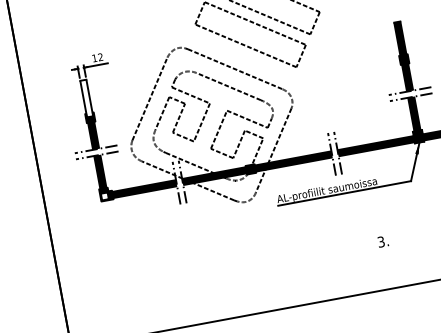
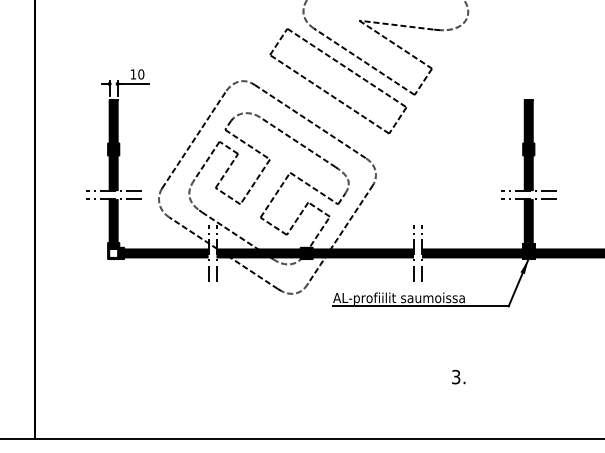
text: (100, 57) -> (141, 74), 12 -> 10
fill: (86, 98) -> (113, 123), added

